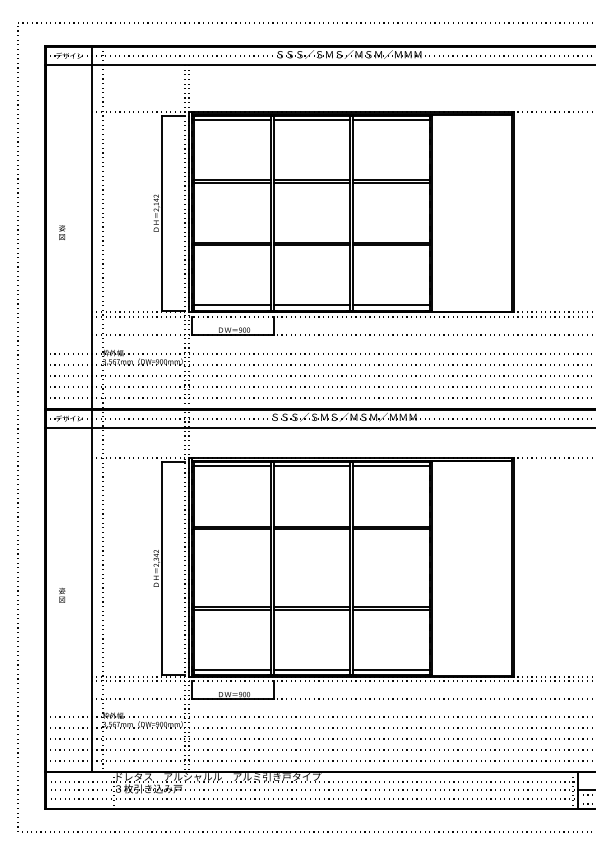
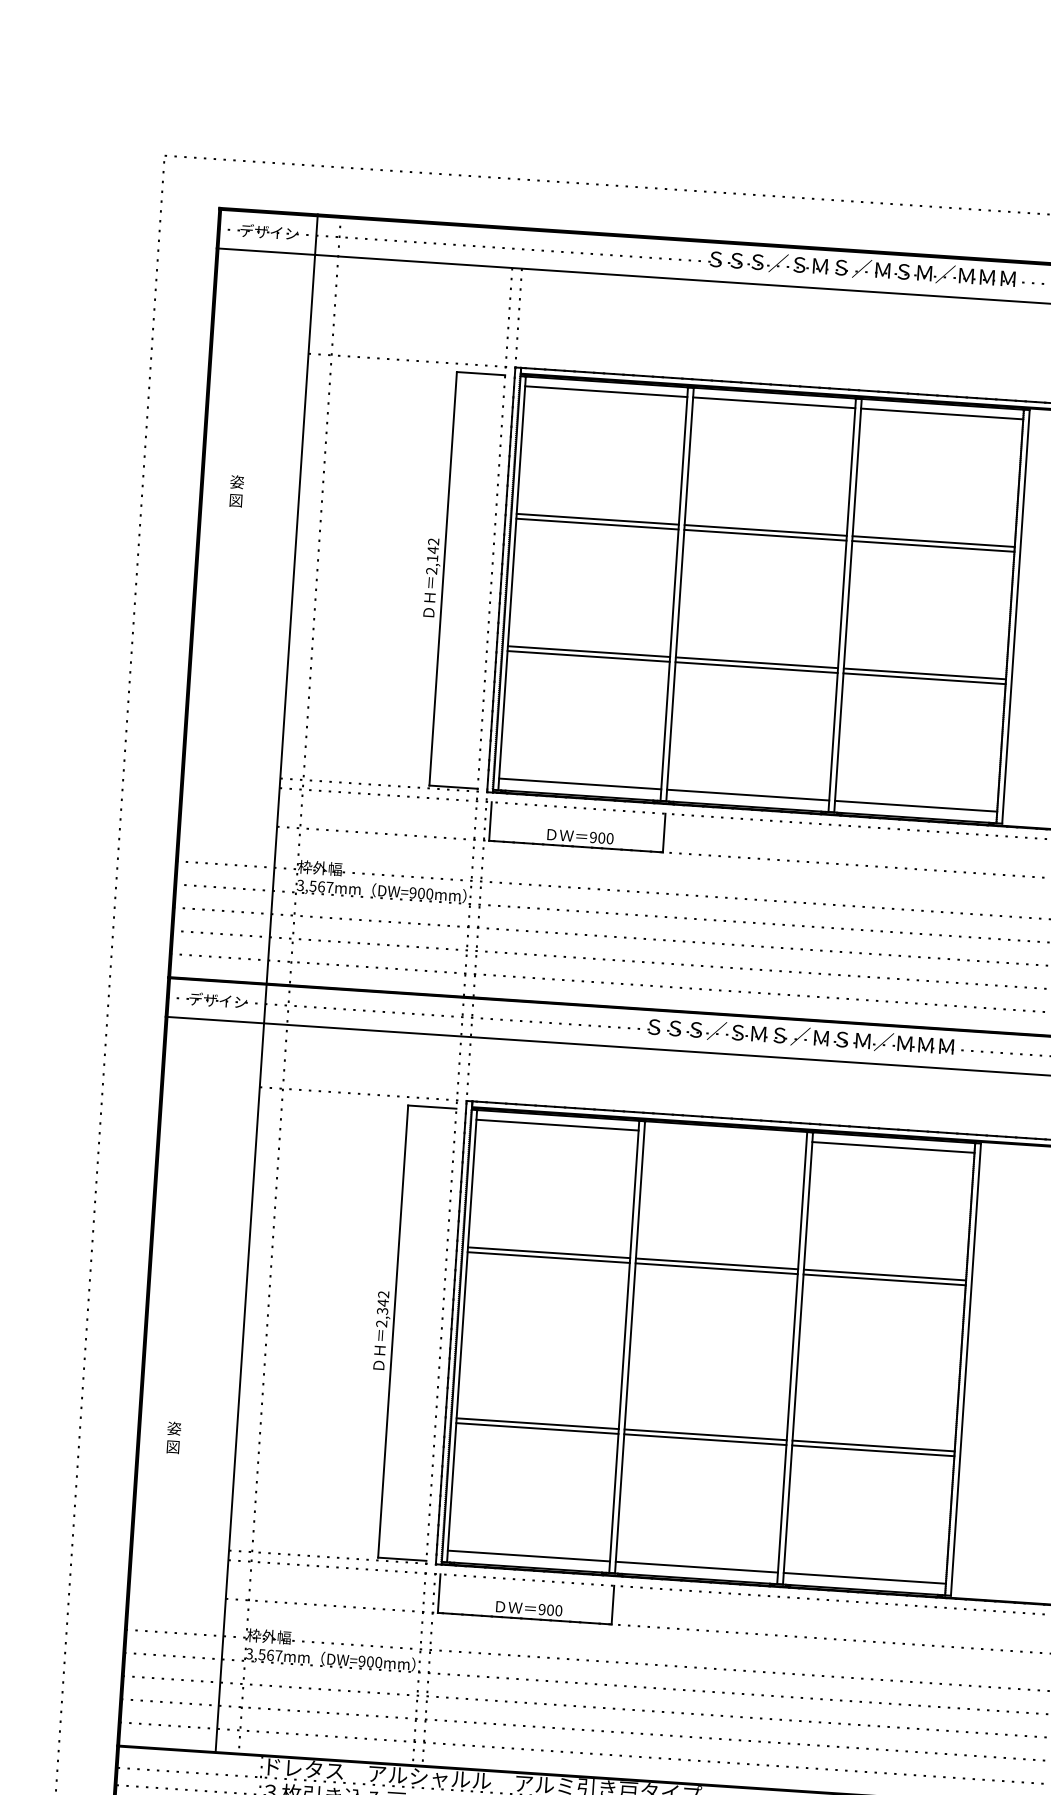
text: (62, 232) -> (237, 491), moved
line: (311, 466) -> (724, 1136), removed
text: (62, 595) -> (174, 1438), moved

